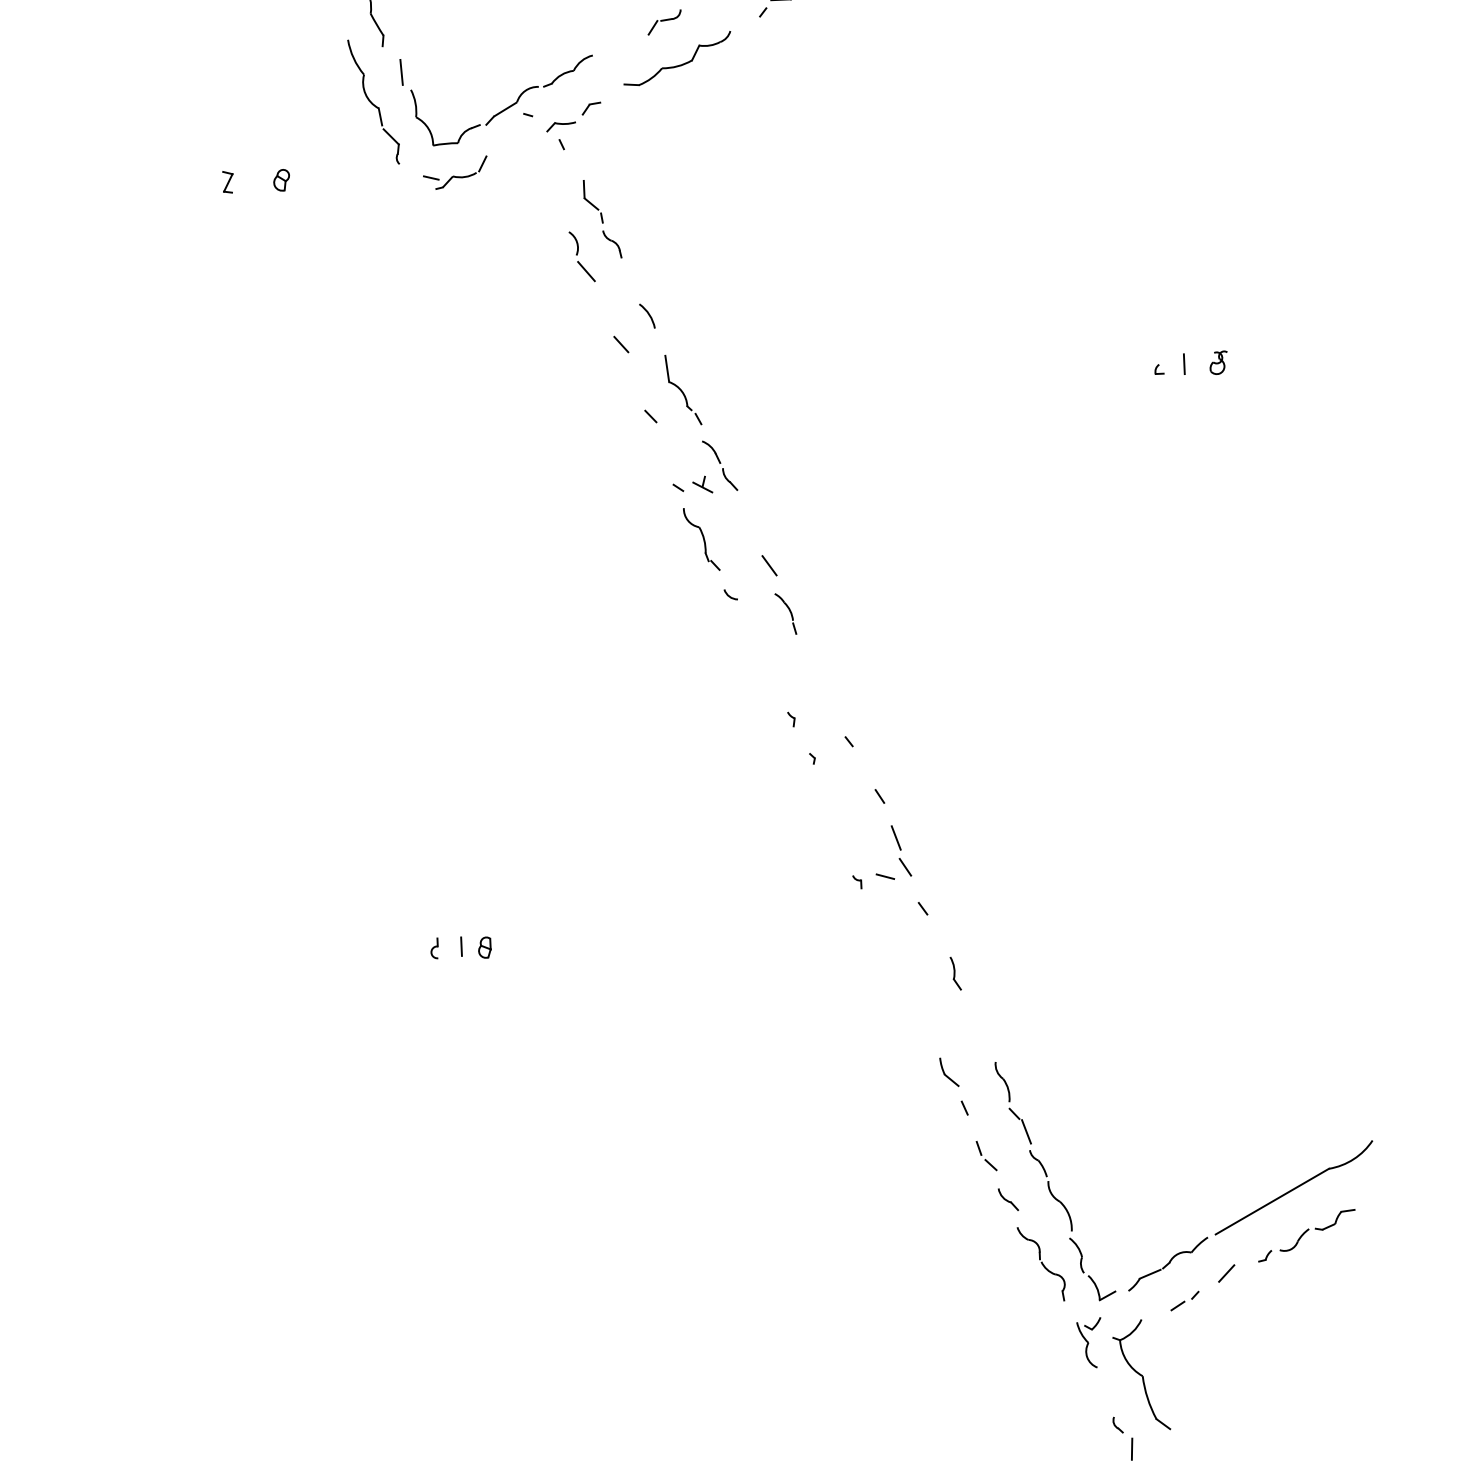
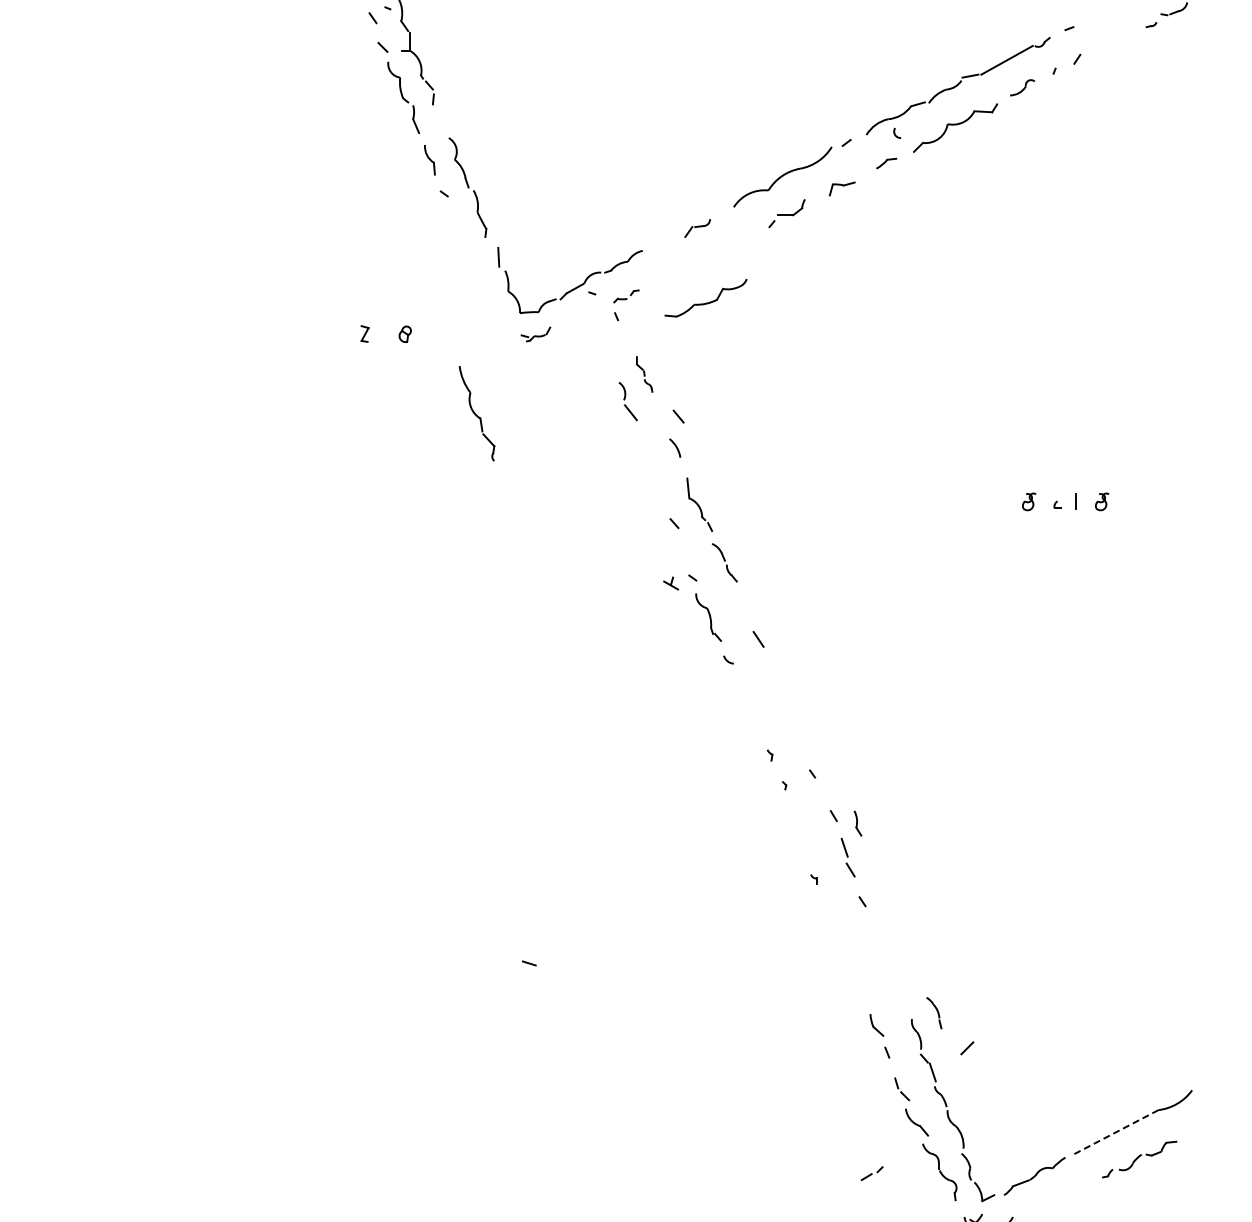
part: (676, 59) -> (705, 298), moved
part: (373, 101) -> (476, 413), moved
part: (573, 117) -> (626, 296), size x0.6
part: (454, 173) -> (535, 334), size x0.6
part: (602, 219) -> (644, 374), size x0.6
line: (621, 344) -> (678, 416), moved
part: (1121, 366) -> (1029, 501), added
part: (703, 484) -> (671, 583), moved
part: (786, 614) -> (934, 1013), moved
line: (885, 876) -> (529, 963), moved
line: (460, 945) -> (514, 914), removed
part: (484, 947) -> (532, 916), removed
part: (434, 948) -> (494, 915), removed
part: (955, 973) -> (857, 823), moved
part: (1007, 1199) -> (916, 1122), size x1.6
line: (1271, 1202) -> (1114, 1133), solid -> dashed
line: (1226, 1273) -> (967, 1048), moved
part: (1184, 1300) -> (871, 1173), moved

